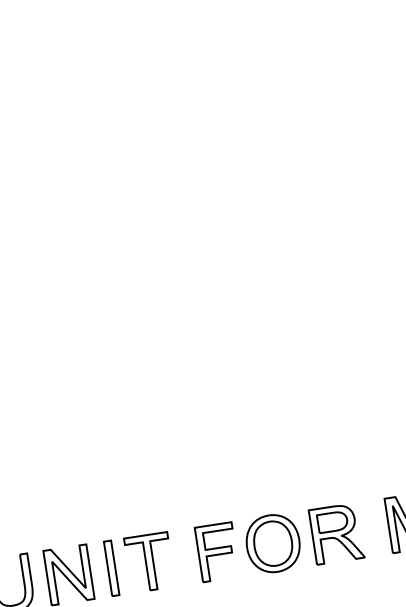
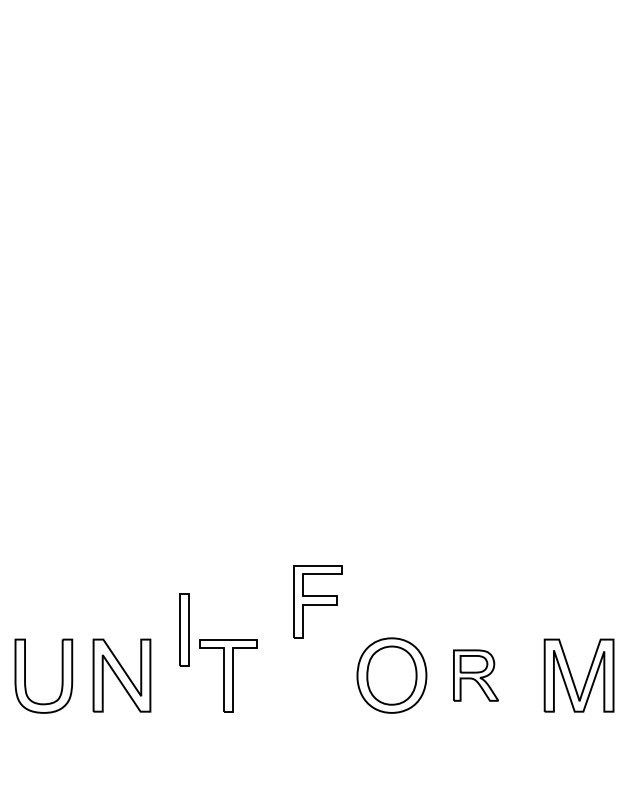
part: (336, 533) -> (475, 675), size x0.7
part: (216, 552) -> (317, 601), moved
part: (111, 568) -> (184, 629), moved

